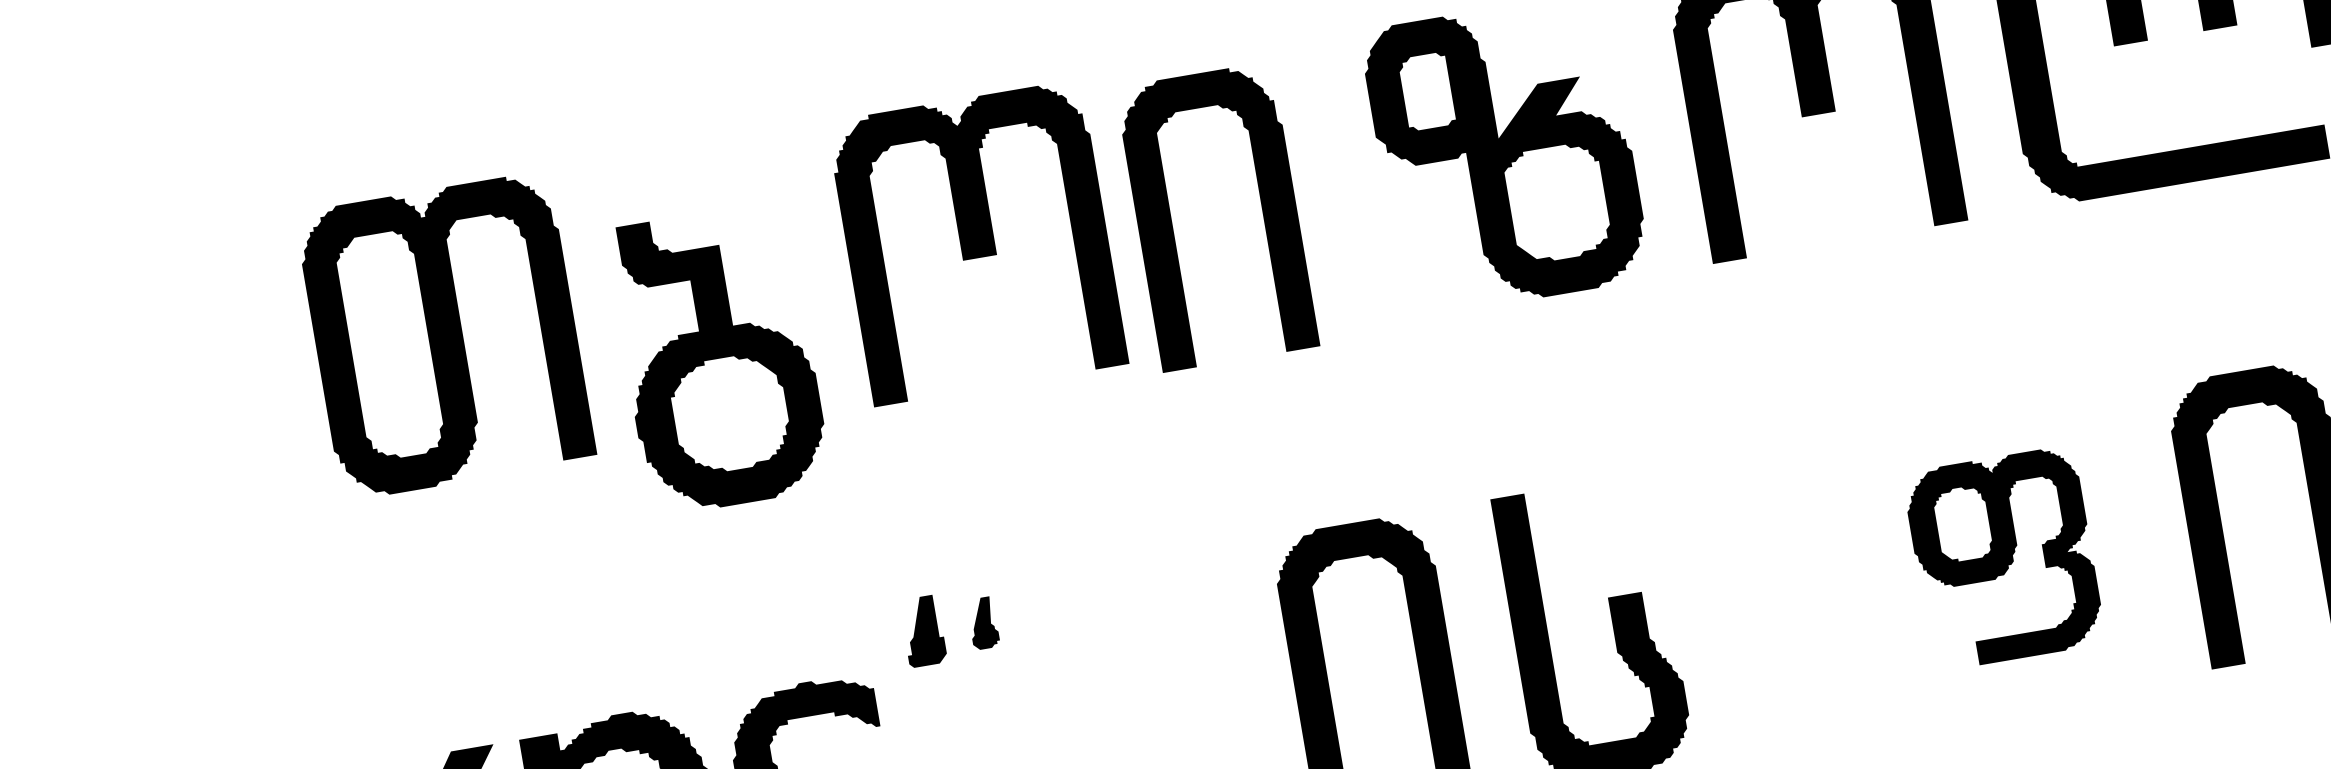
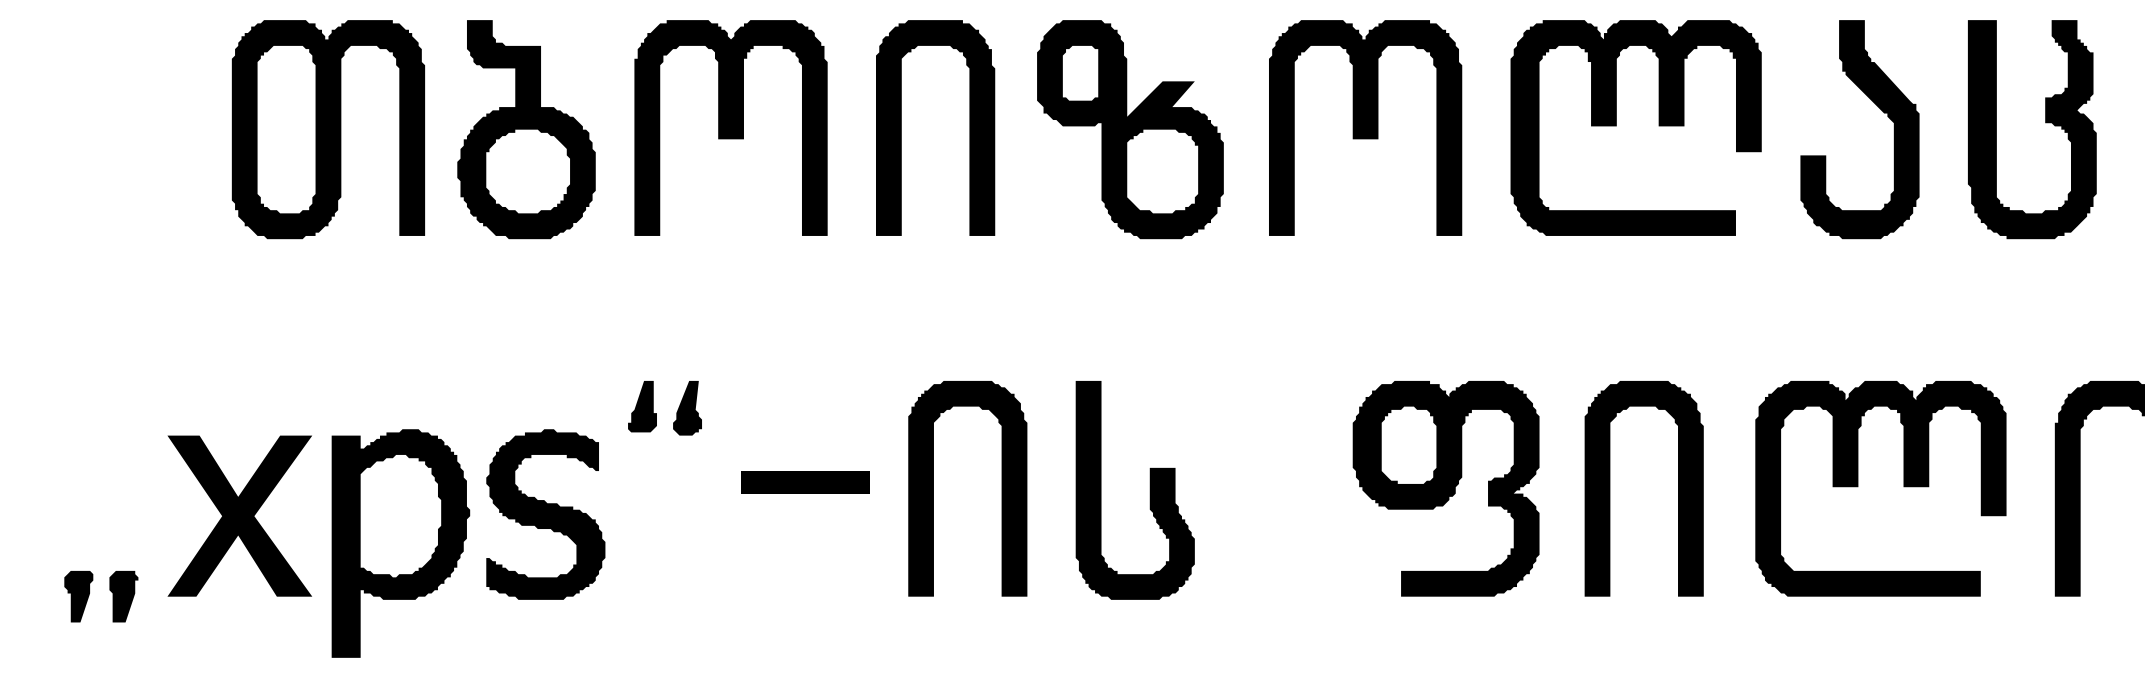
part: (1172, 223) -> (901, 127), moved
part: (718, 358) -> (526, 129), moved
part: (2003, 558) -> (1445, 488), size x1.43
part: (983, 623) -> (687, 408), size x1.43
fill: (1154, 694) -> (804, 482), added

